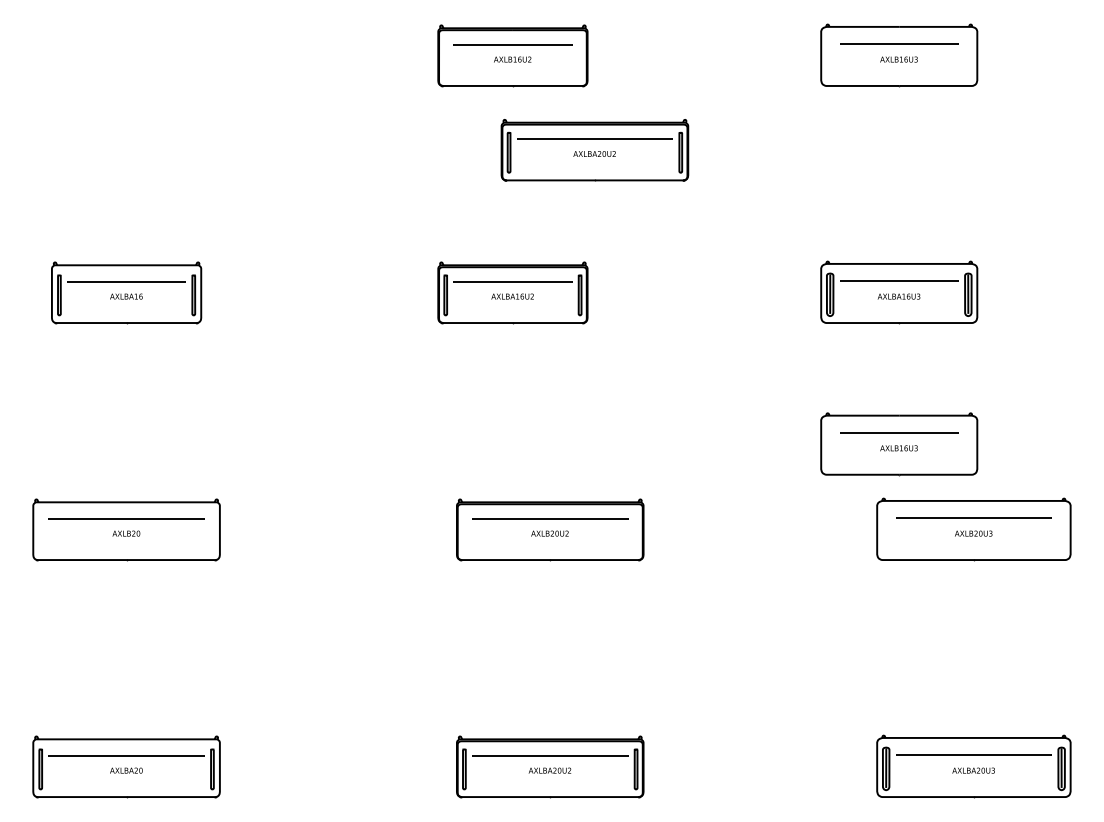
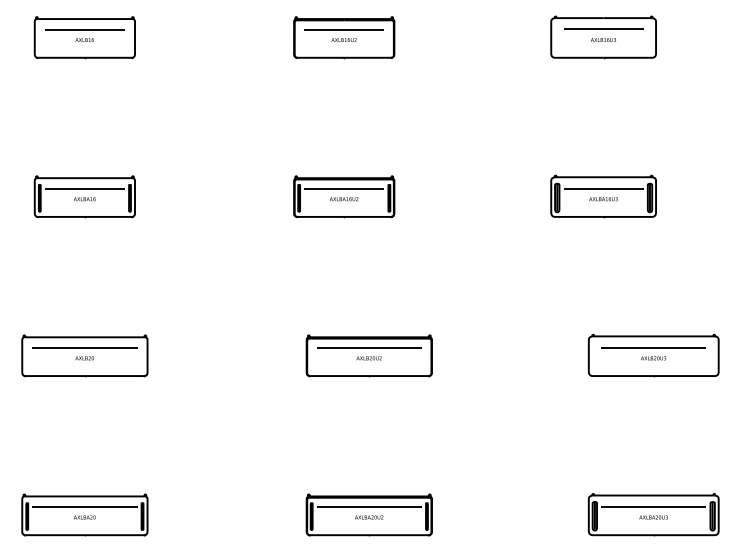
part: (126, 55) -> (84, 37), added
part: (593, 149) -> (398, 100), removed
part: (899, 444) -> (603, 298), removed

